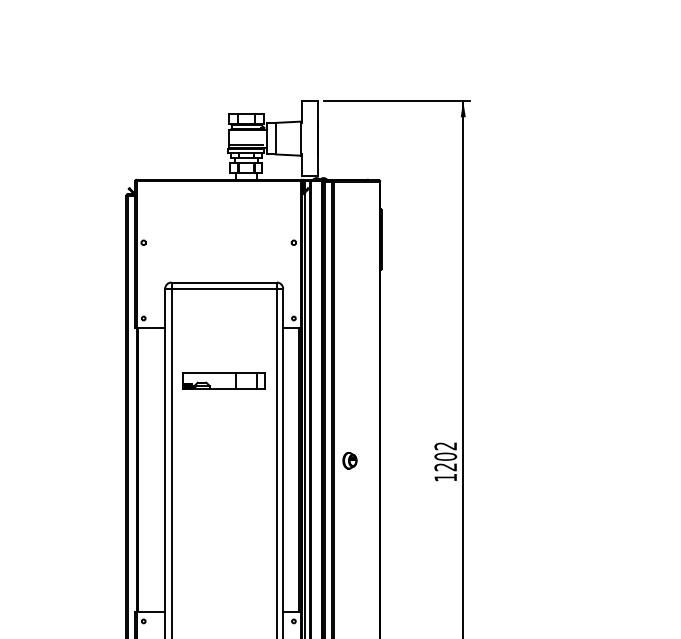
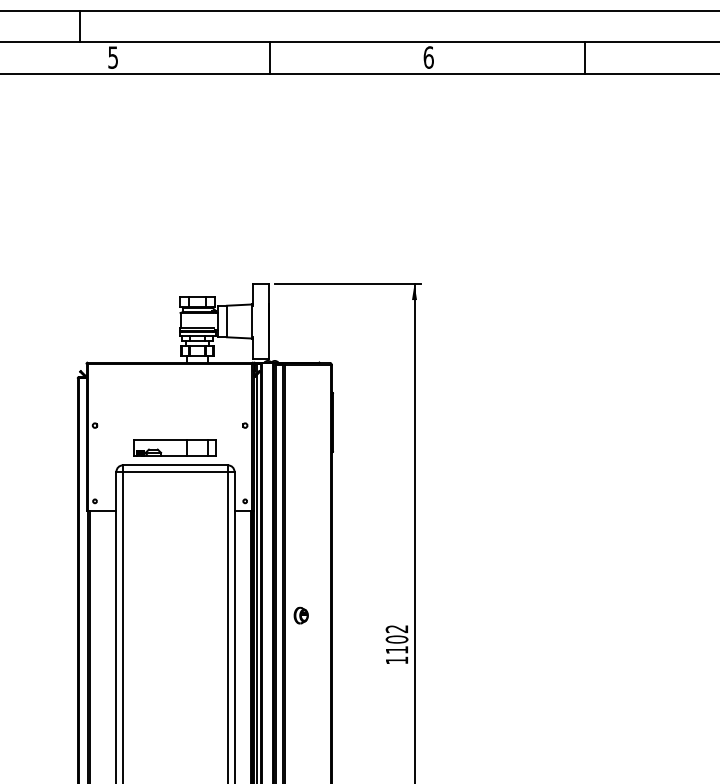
part: (223, 380) -> (174, 447), moved
part: (349, 460) -> (300, 615), moved
text: (445, 467) -> (396, 650), 1202 -> 1102

